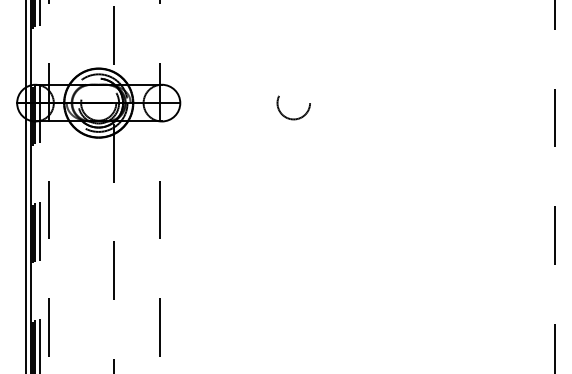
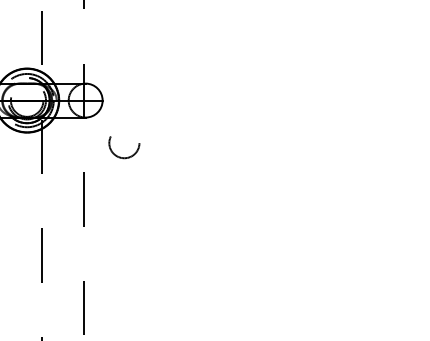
circle: (293, 107) -> (124, 147), moved

